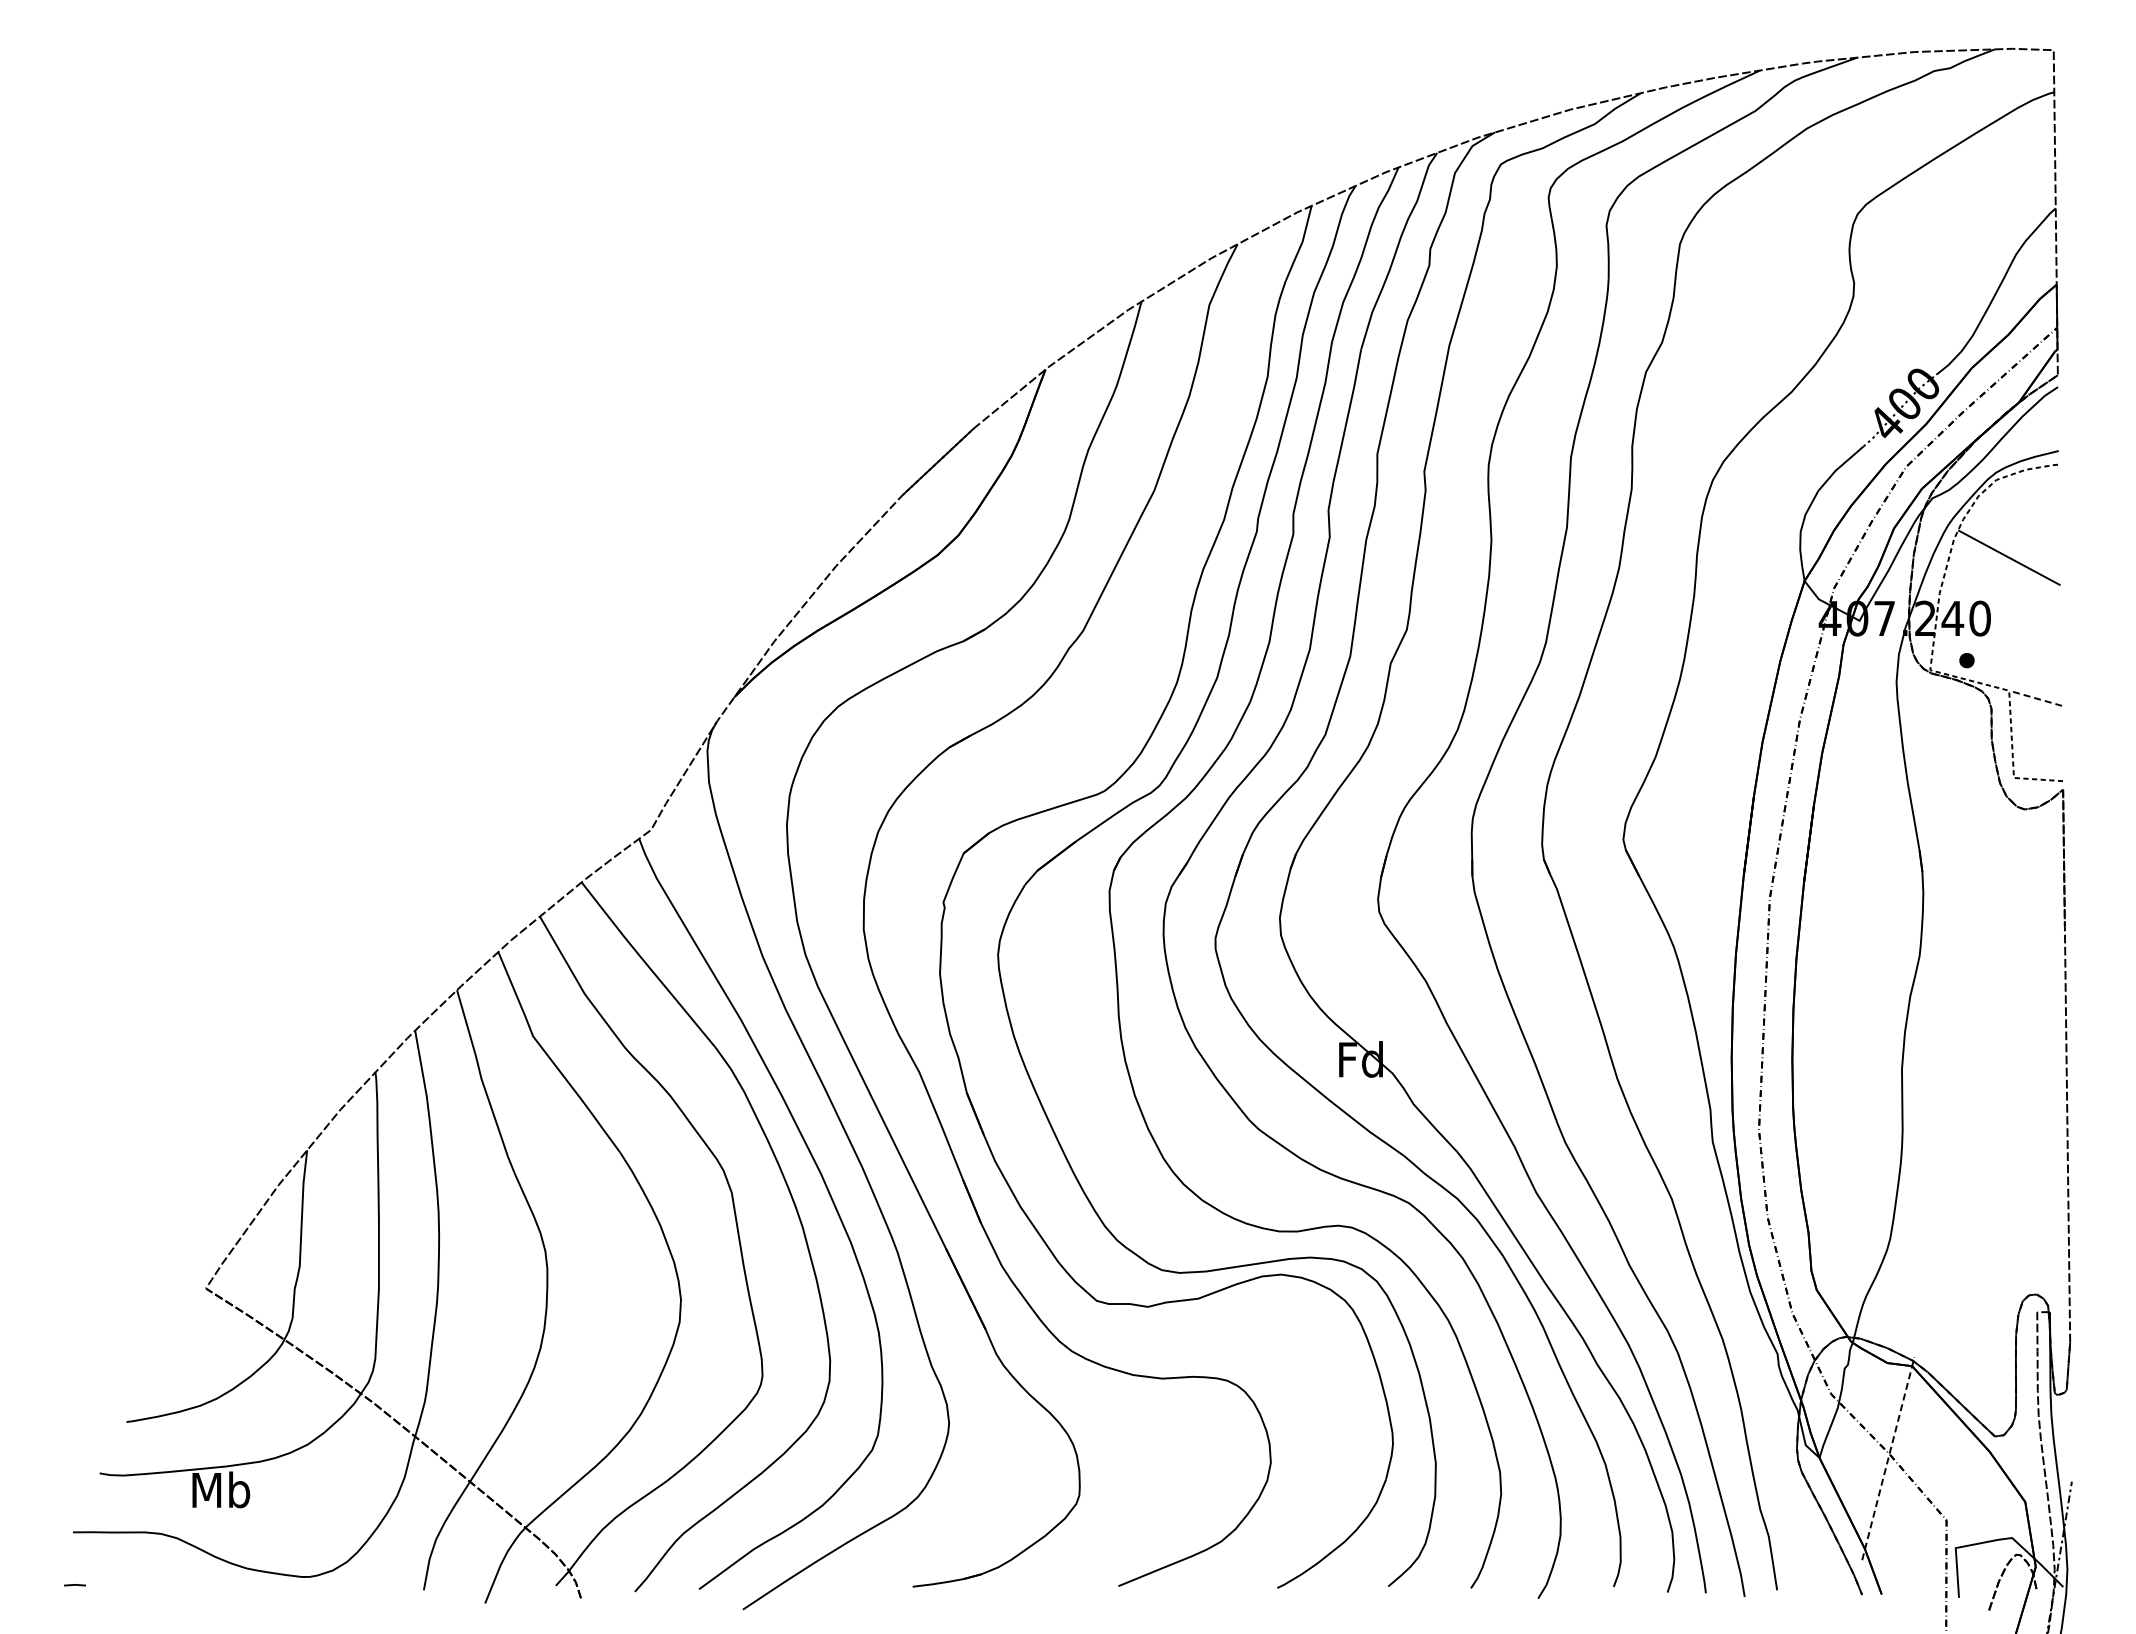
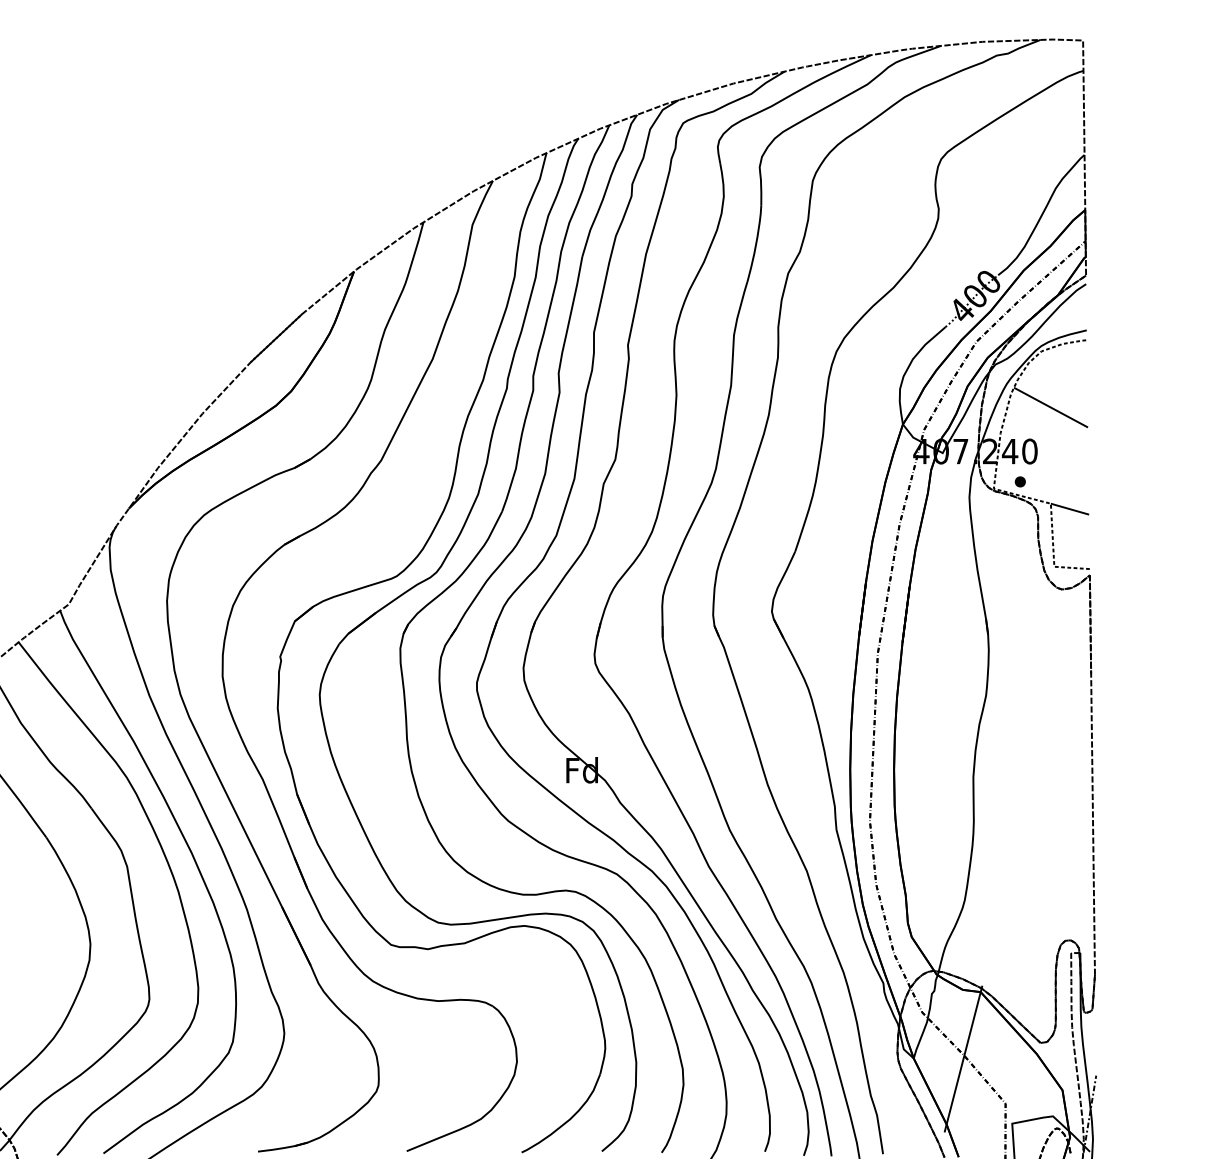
line: (2035, 698) -> (1069, 509), dashed -> solid
line: (1888, 1458) -> (963, 1058), dashed -> solid

